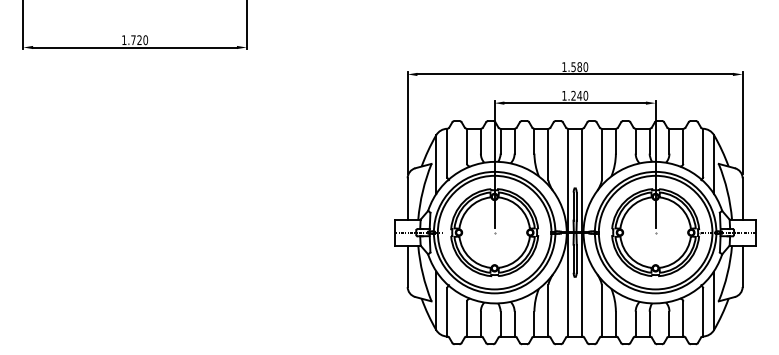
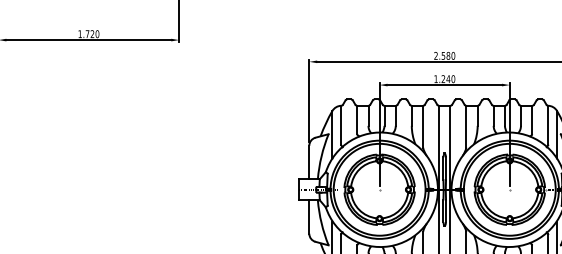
text: (564, 66) -> (436, 55), 1.580 -> 2.580

